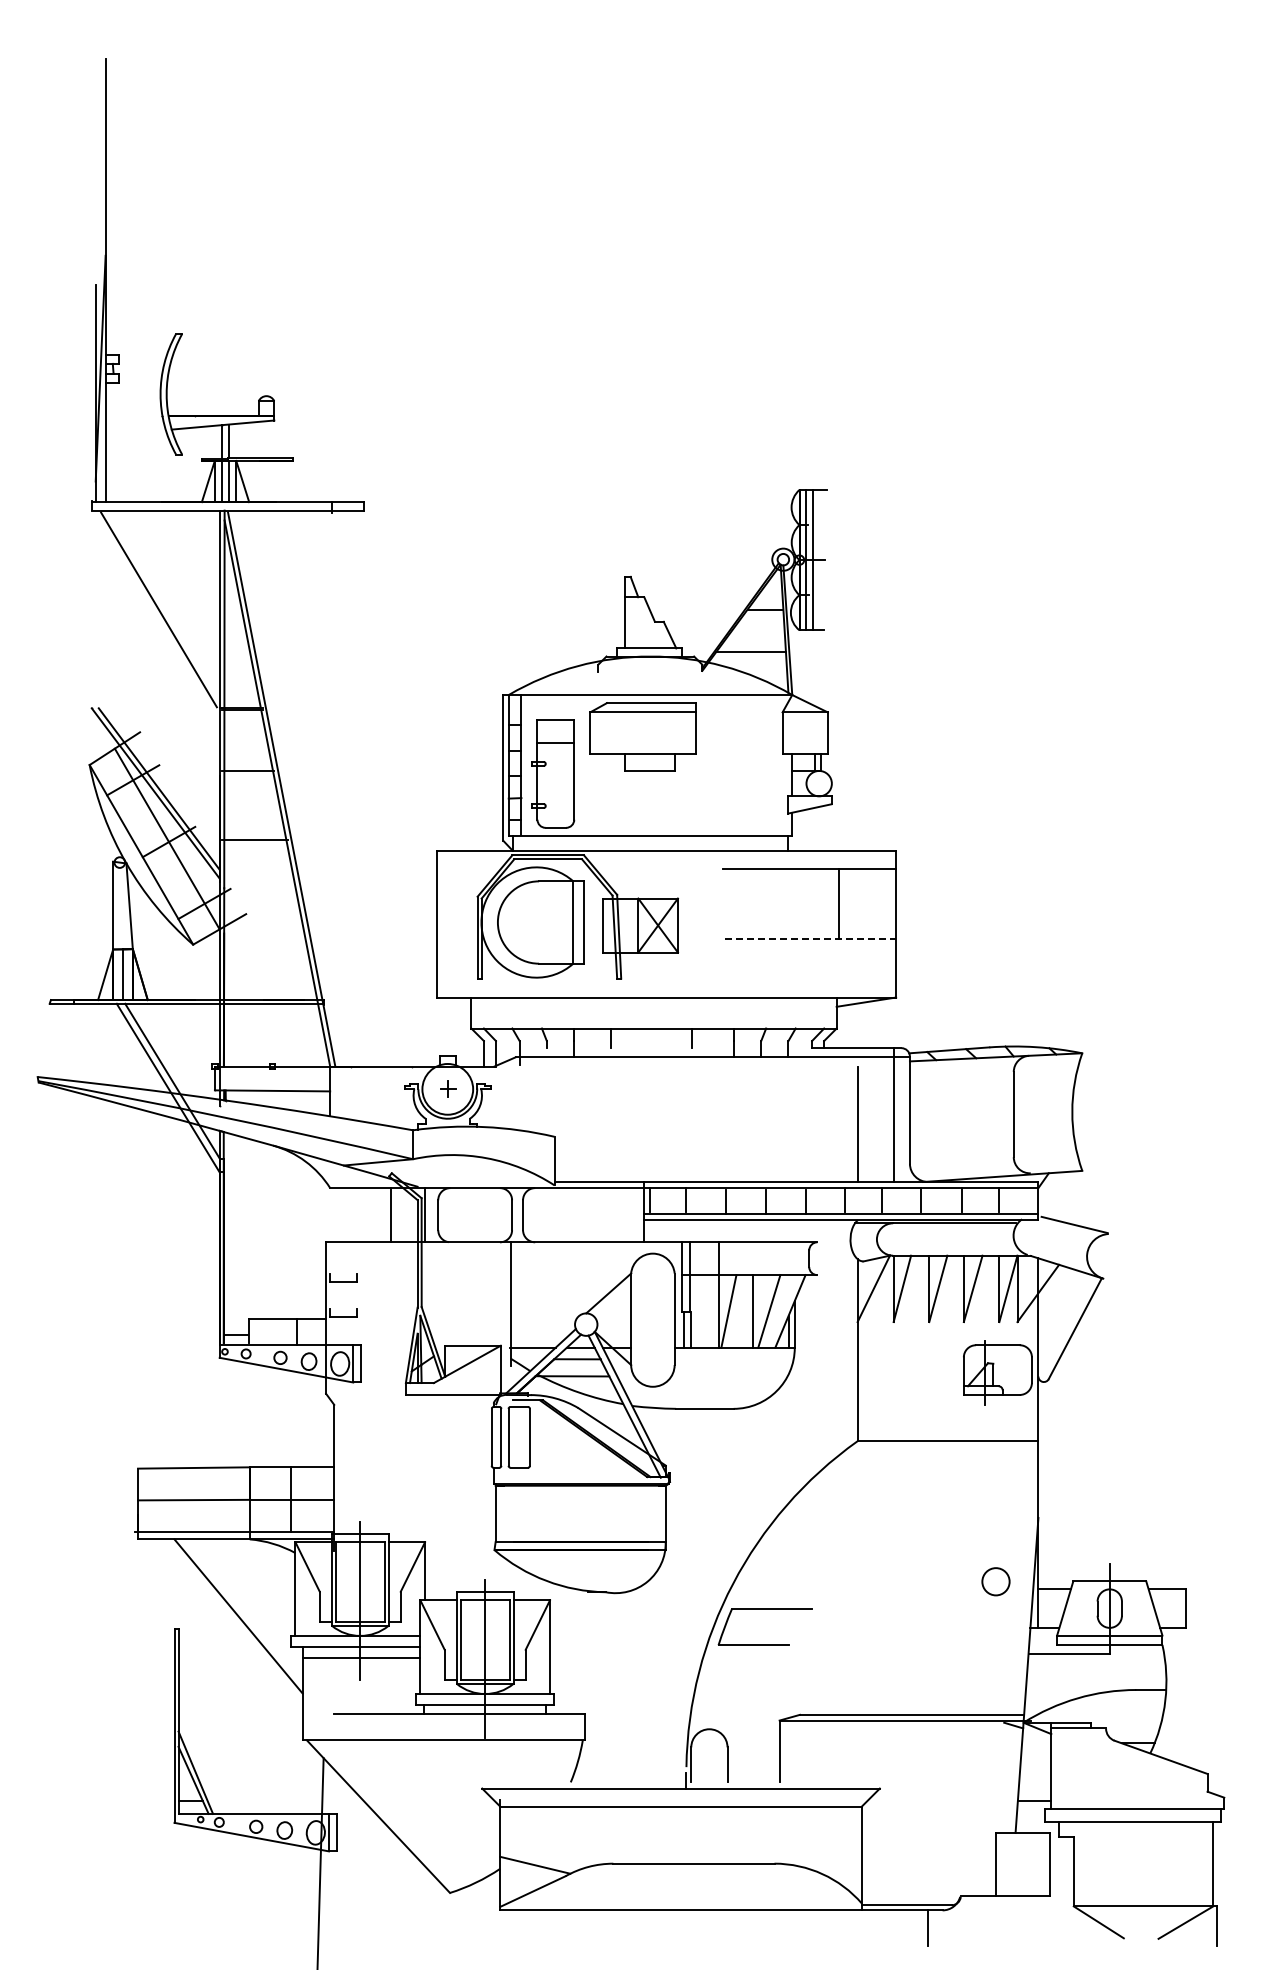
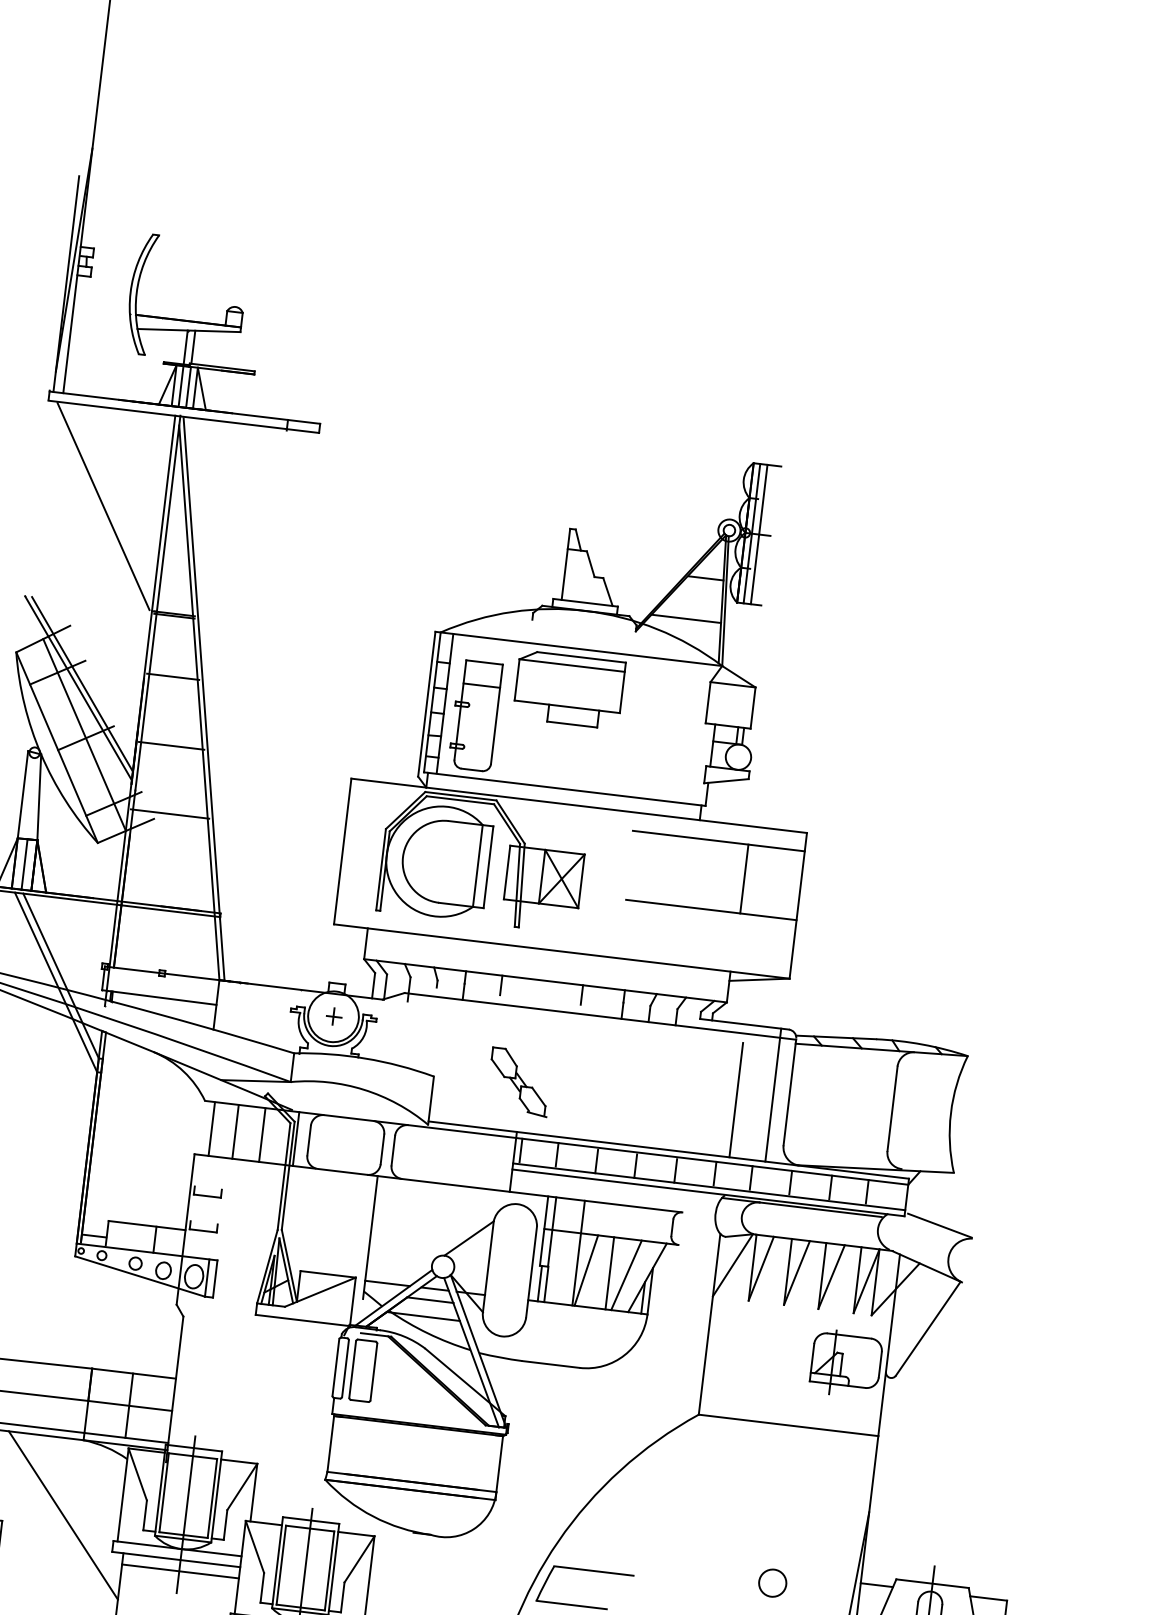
line: (261, 907) -> (170, 814), added
line: (810, 938) -> (711, 909), dashed -> solid
part: (639, 1131) -> (518, 1081), added
line: (340, 1215) -> (212, 1129), added
line: (364, 1215) -> (235, 1132), added
circle: (995, 1581) -> (772, 1582), moved

